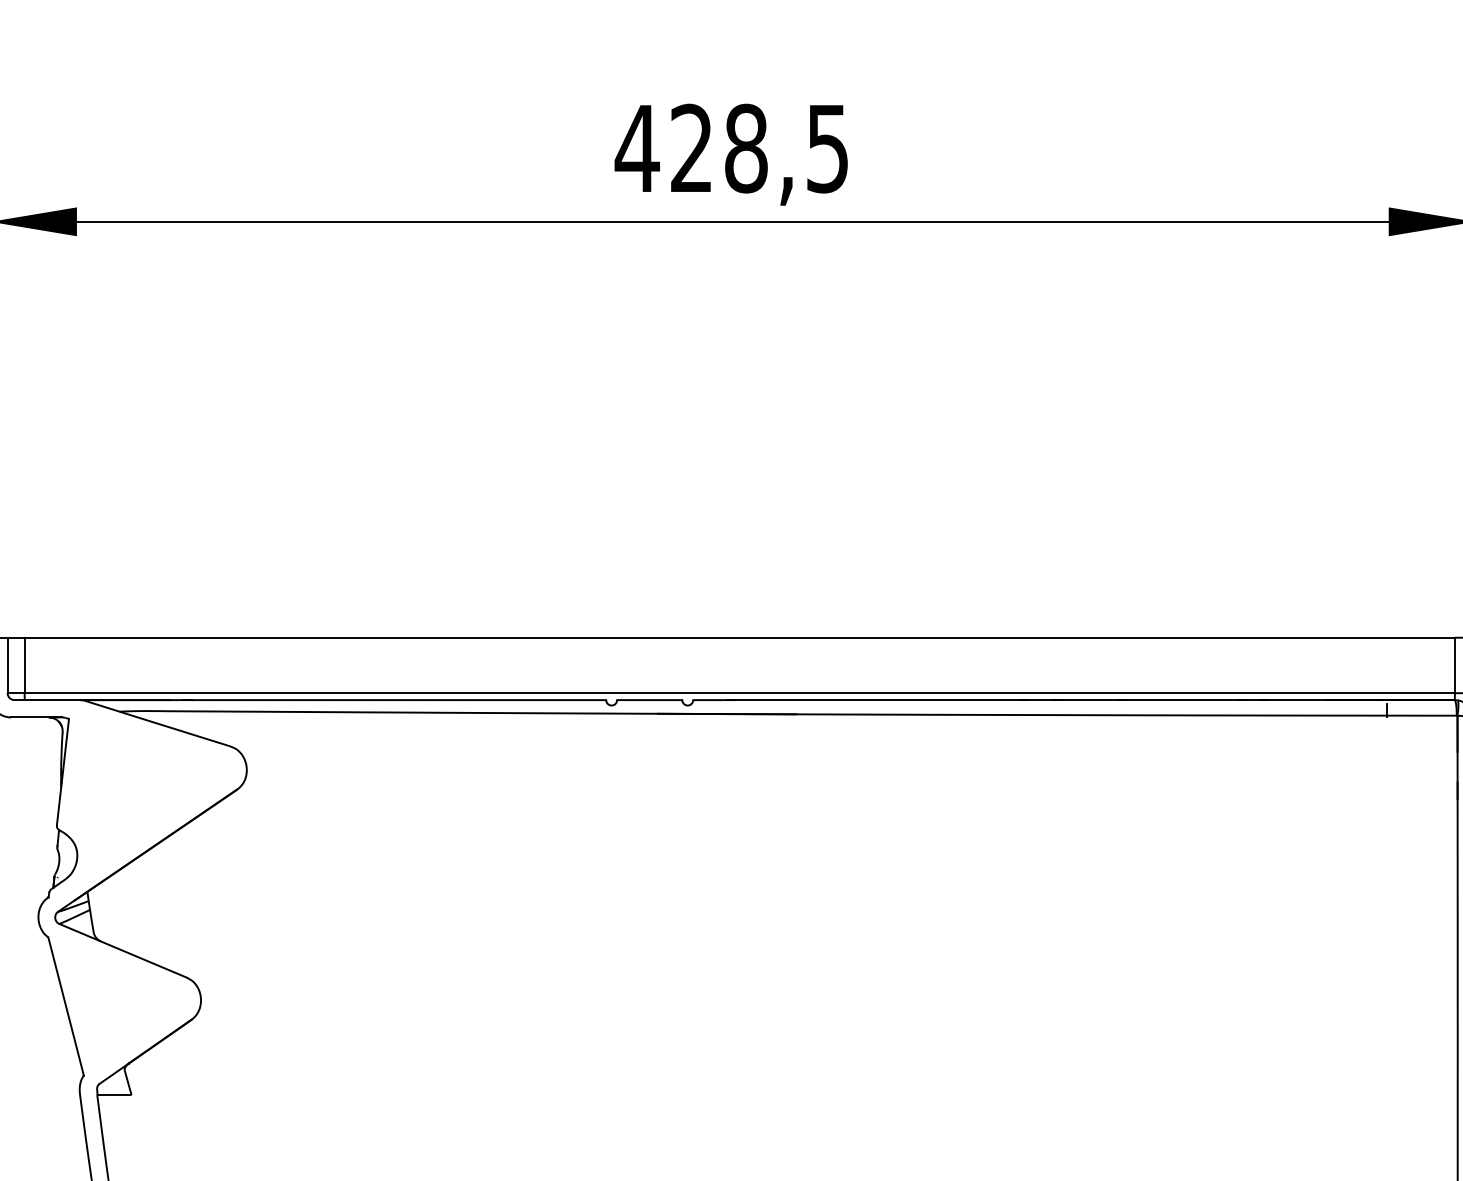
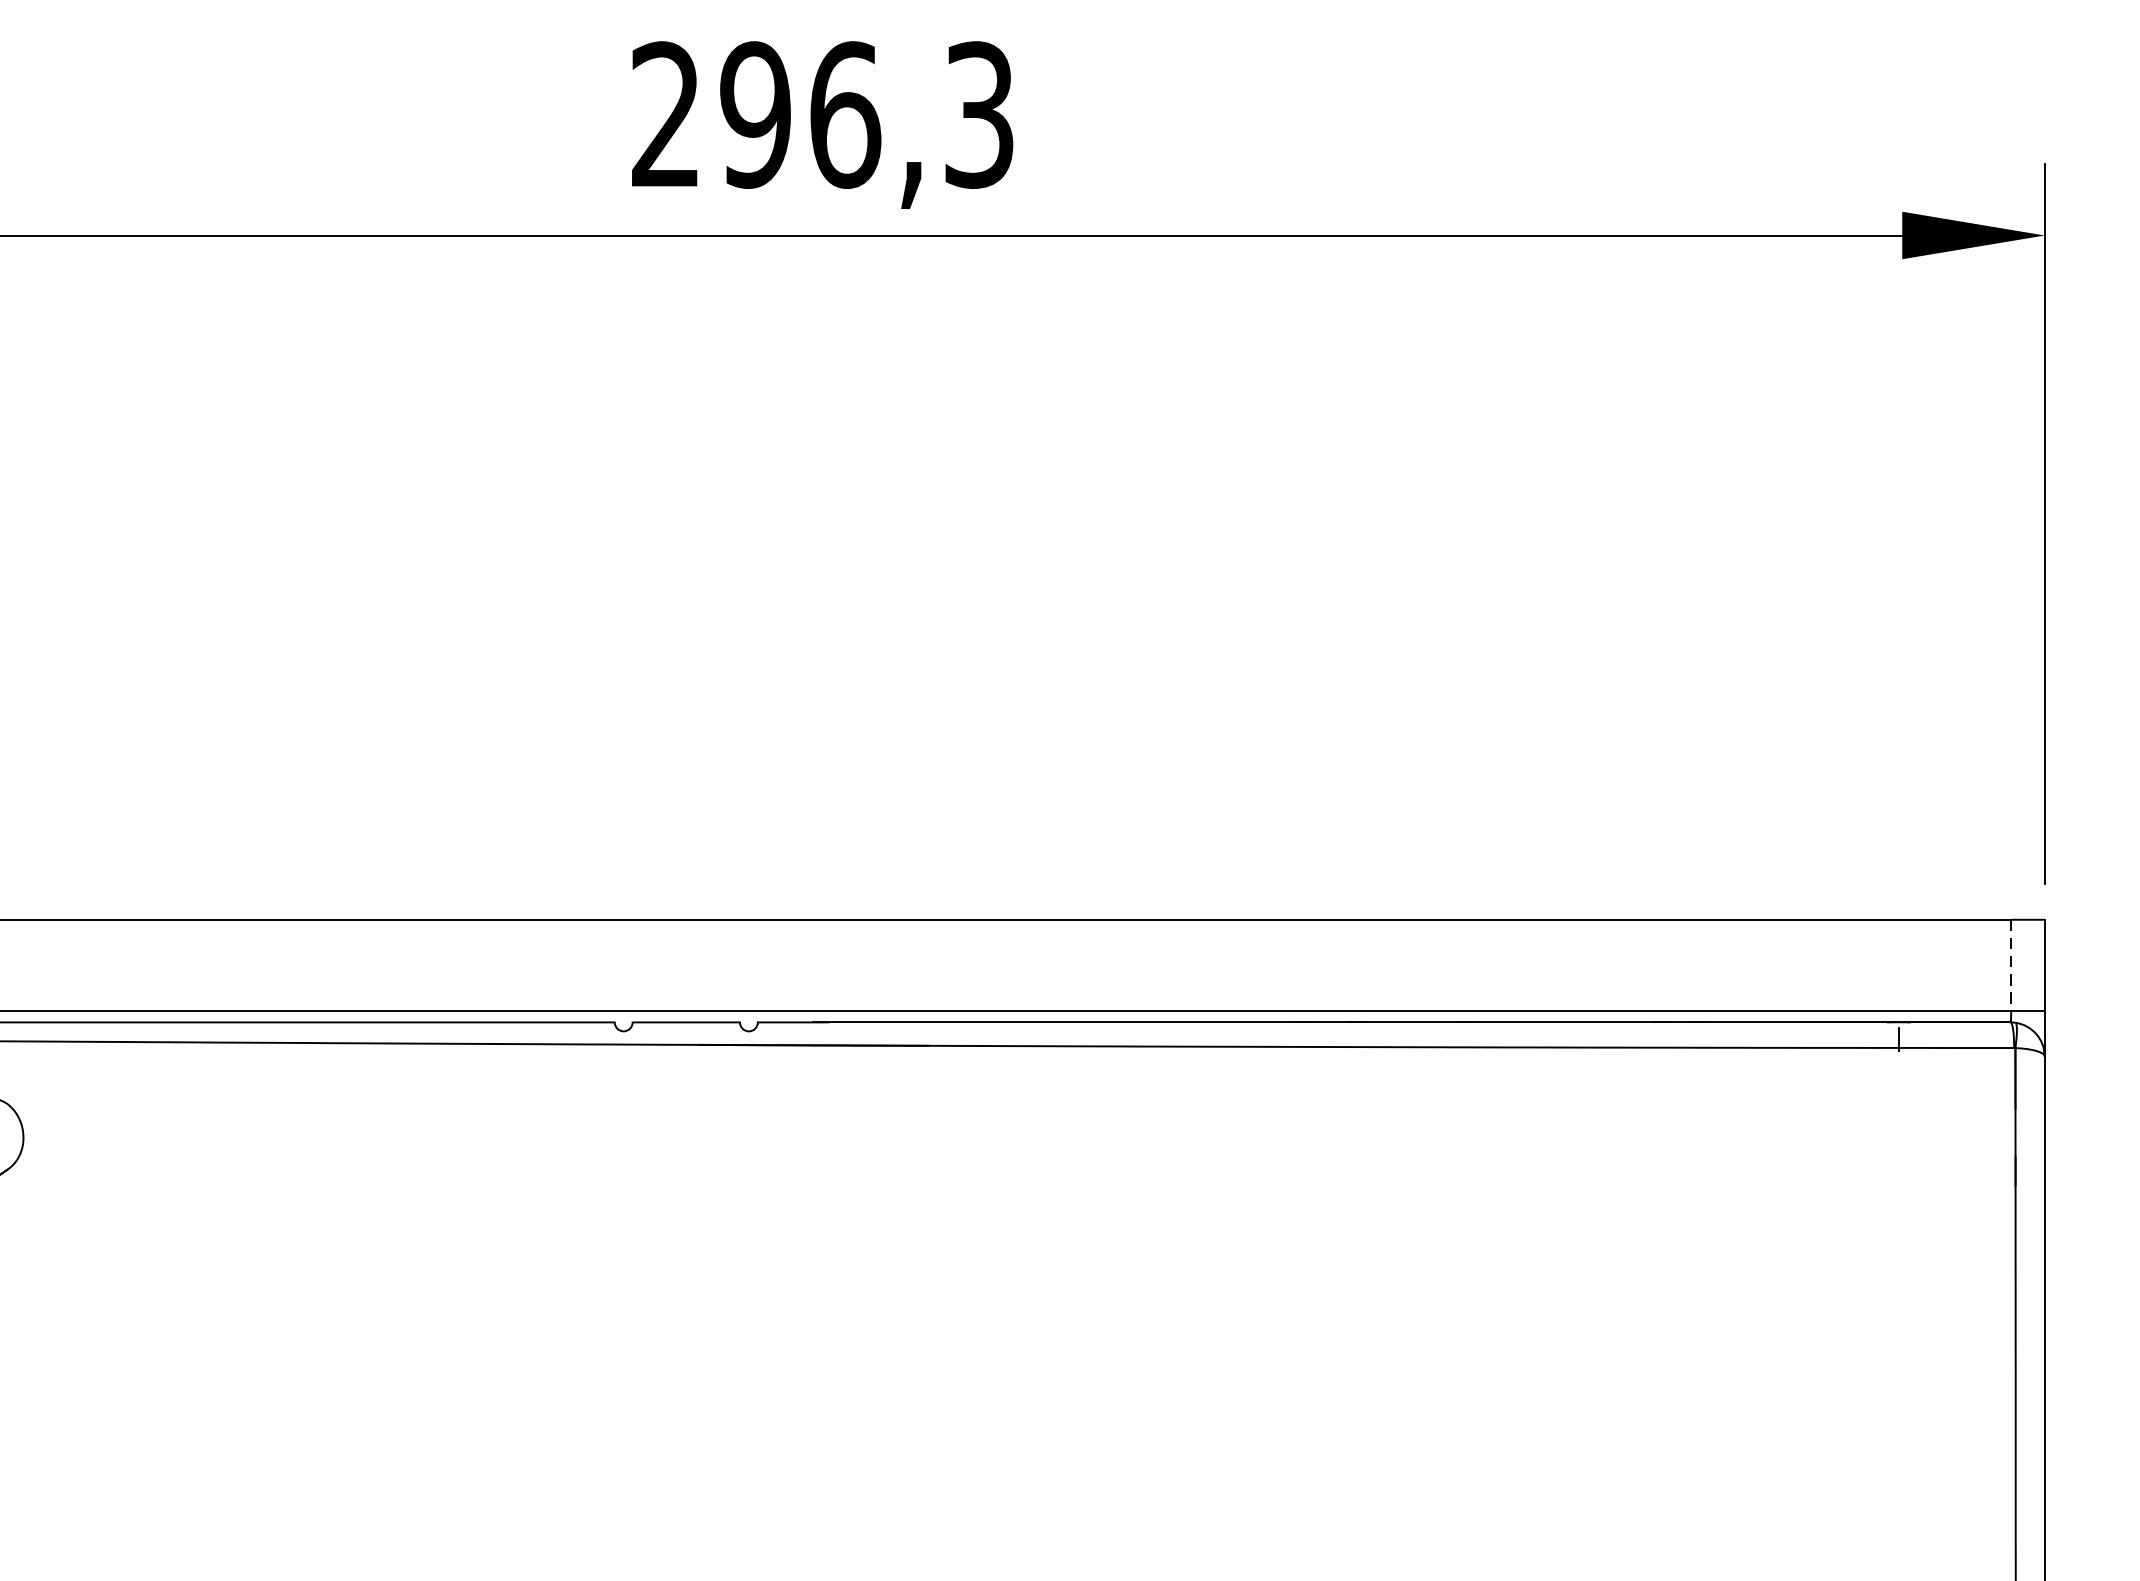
text: (731, 148) -> (820, 114), 428,5 -> 296,3
line: (1454, 665) -> (2010, 965), solid -> dashed

